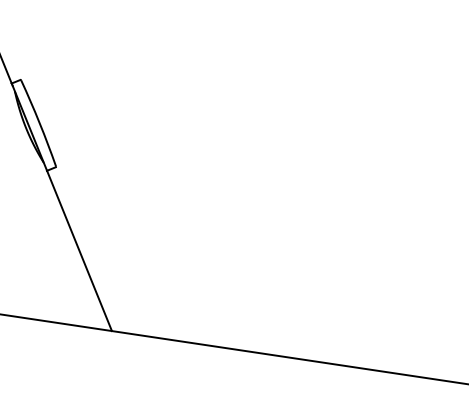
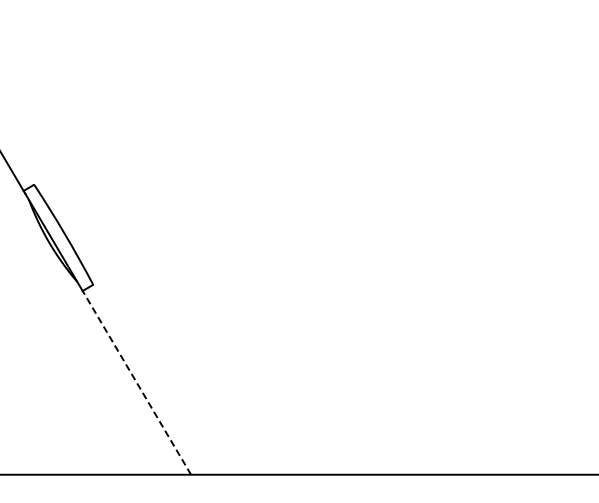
line: (79, 250) -> (136, 382), solid -> dashed

